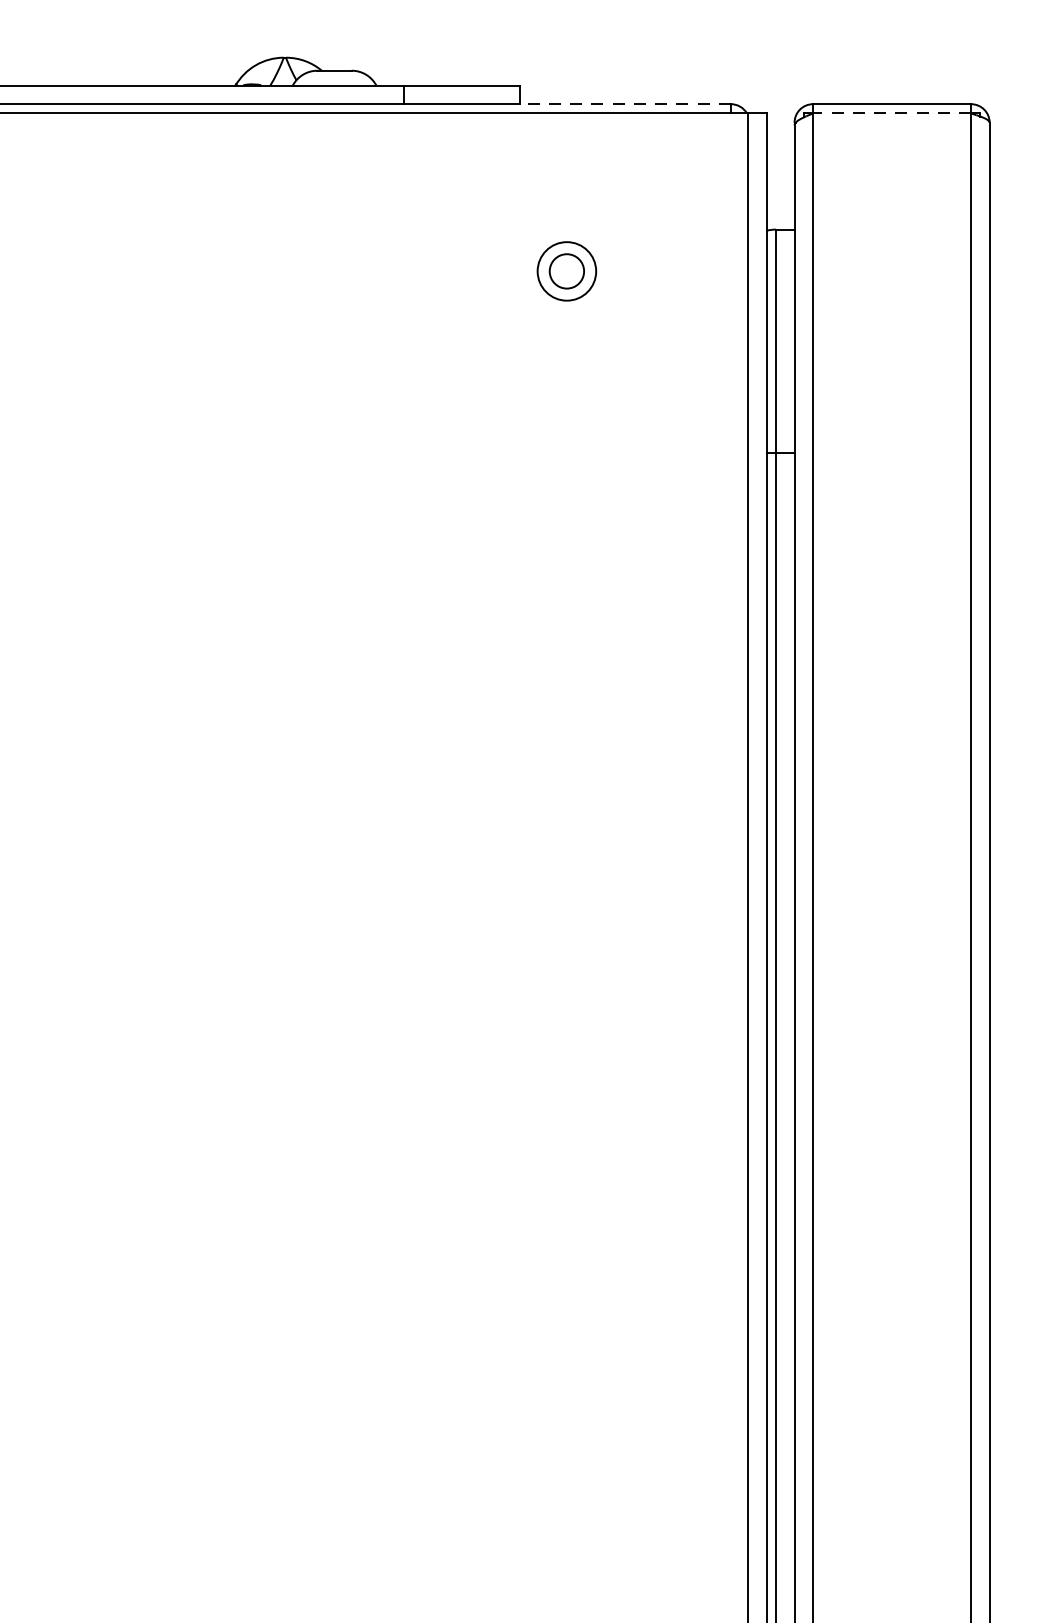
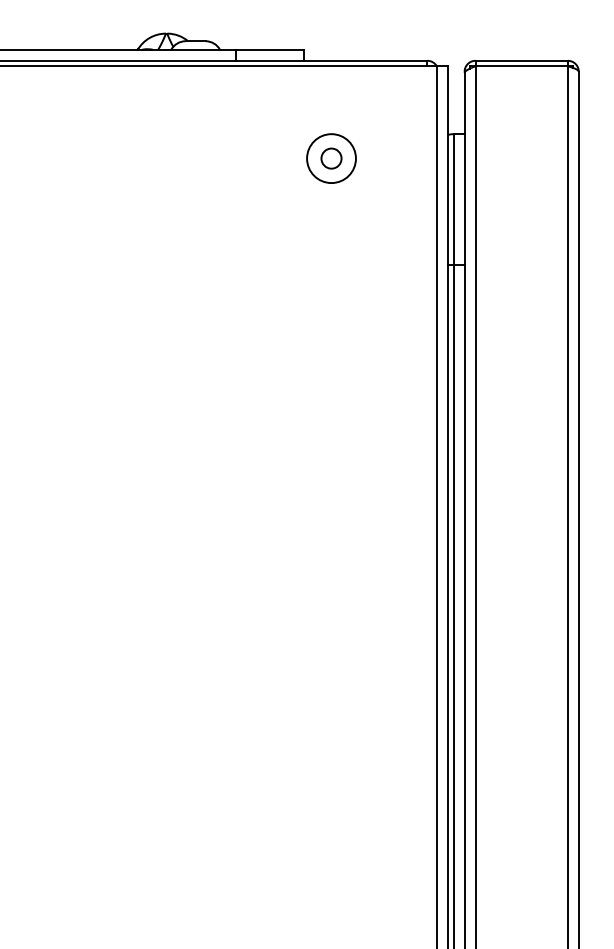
line: (625, 103) -> (365, 60), dashed -> solid
line: (891, 113) -> (521, 66), dashed -> solid
circle: (566, 271) -> (331, 158), size x1.43

